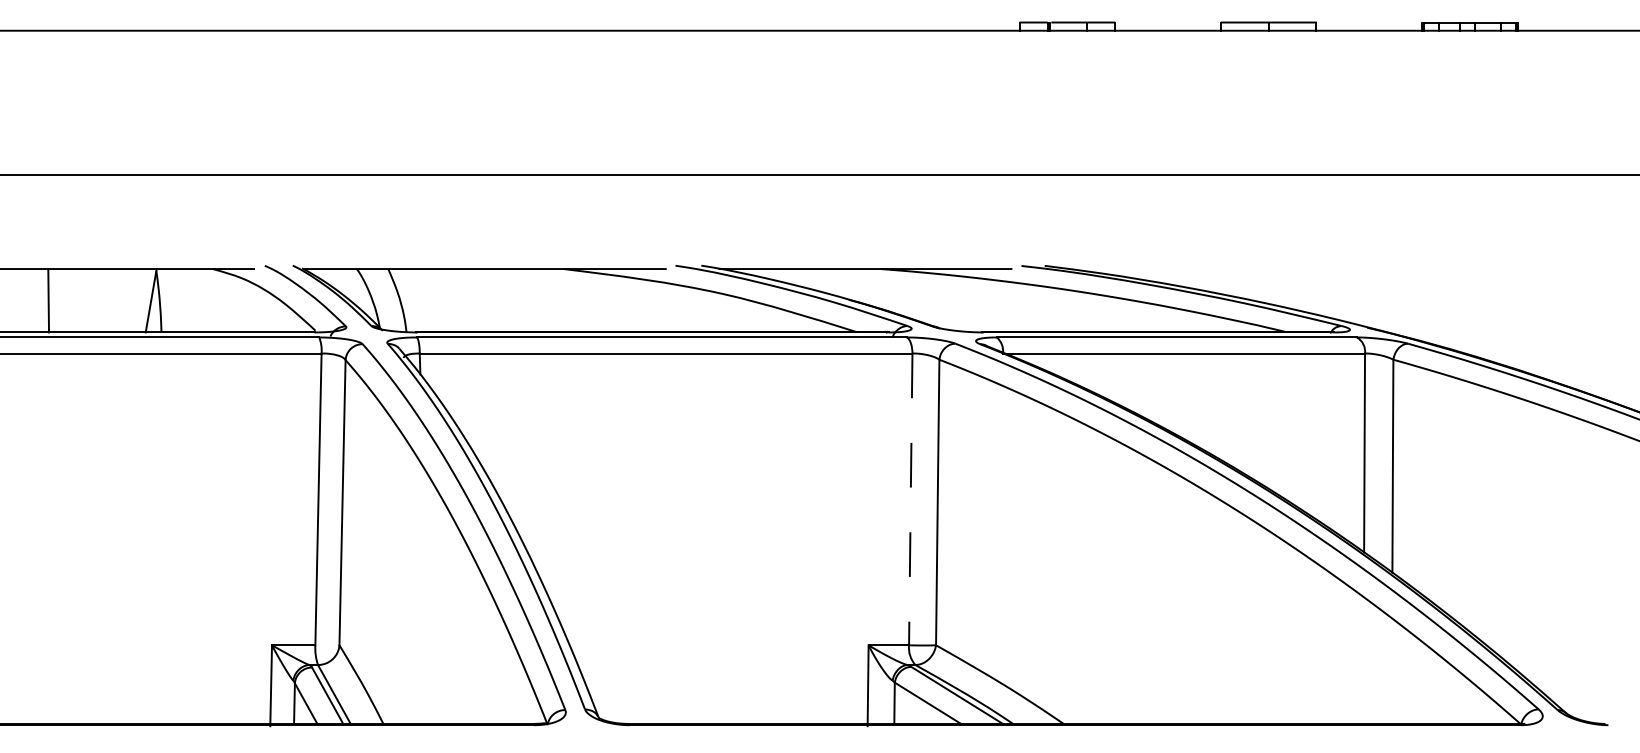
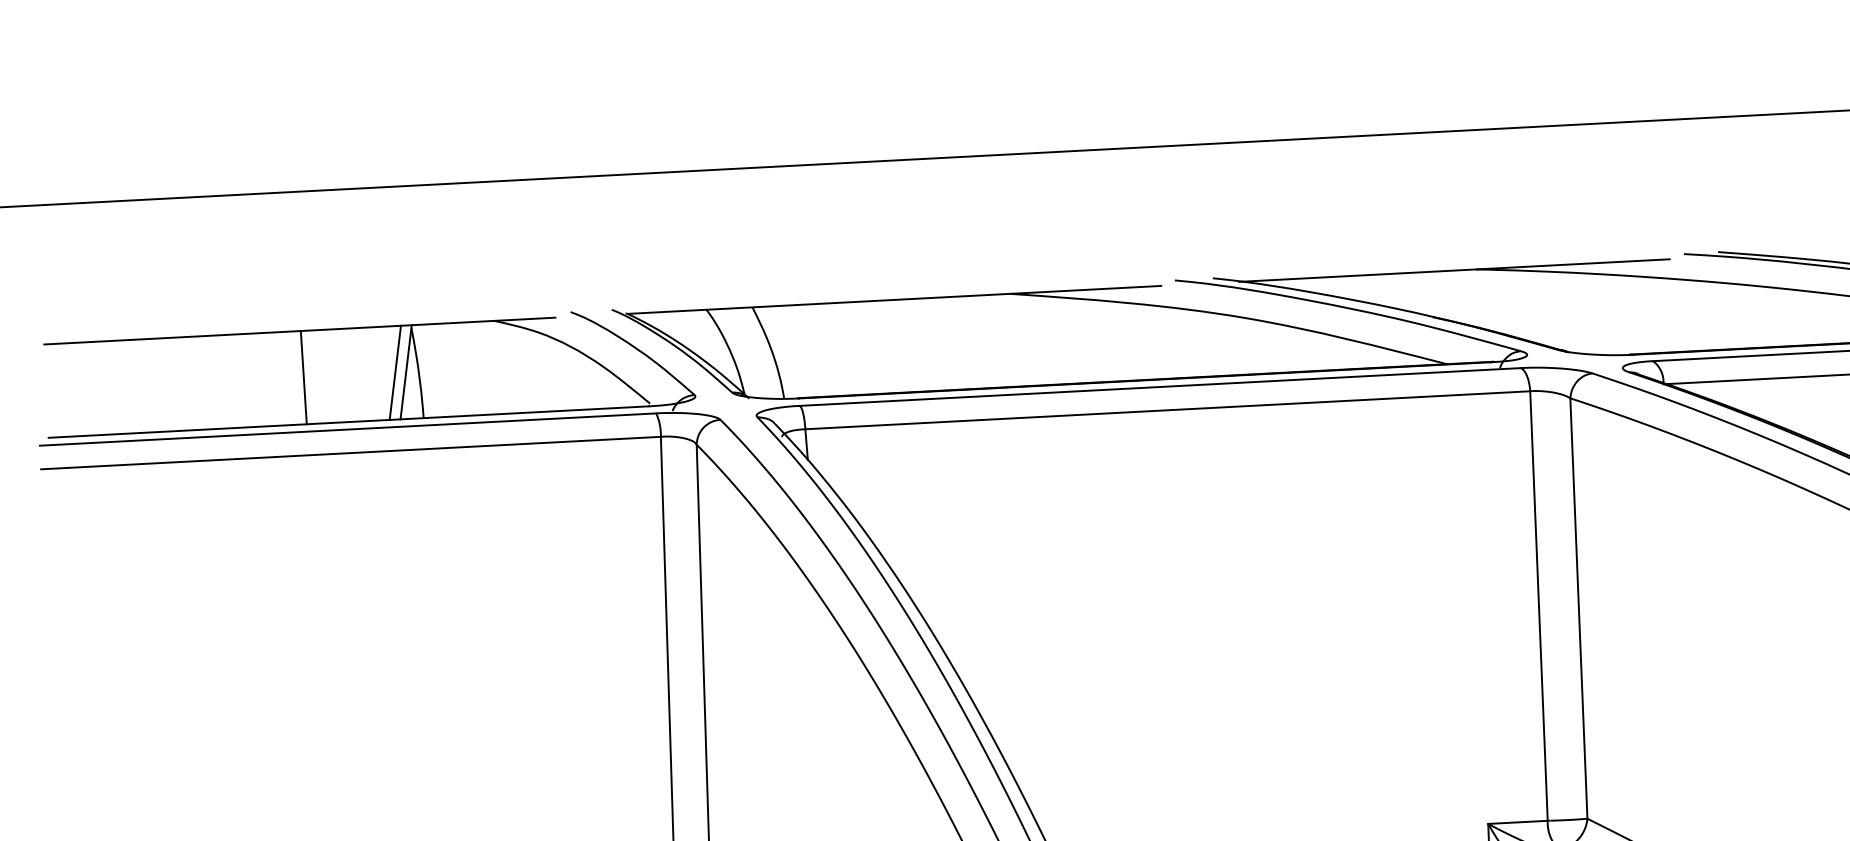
line: (48, 300) -> (303, 377), moved
line: (143, 300) -> (394, 372), added
line: (910, 499) -> (1538, 606), dashed -> solid

